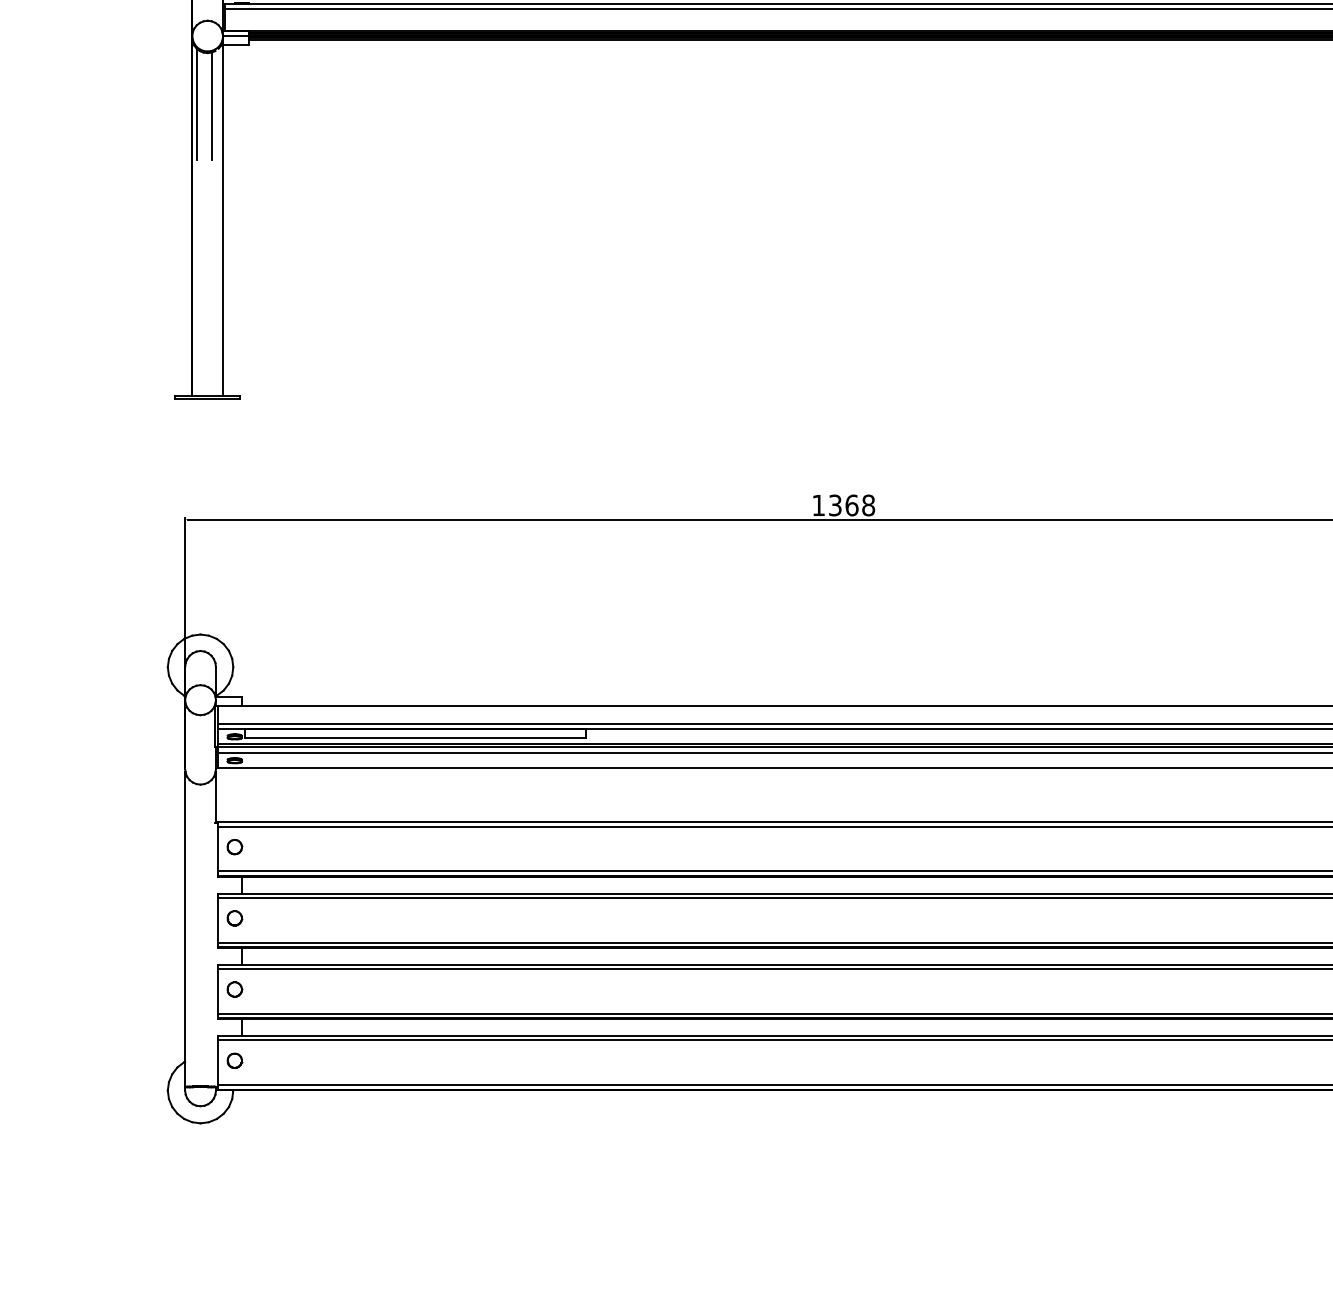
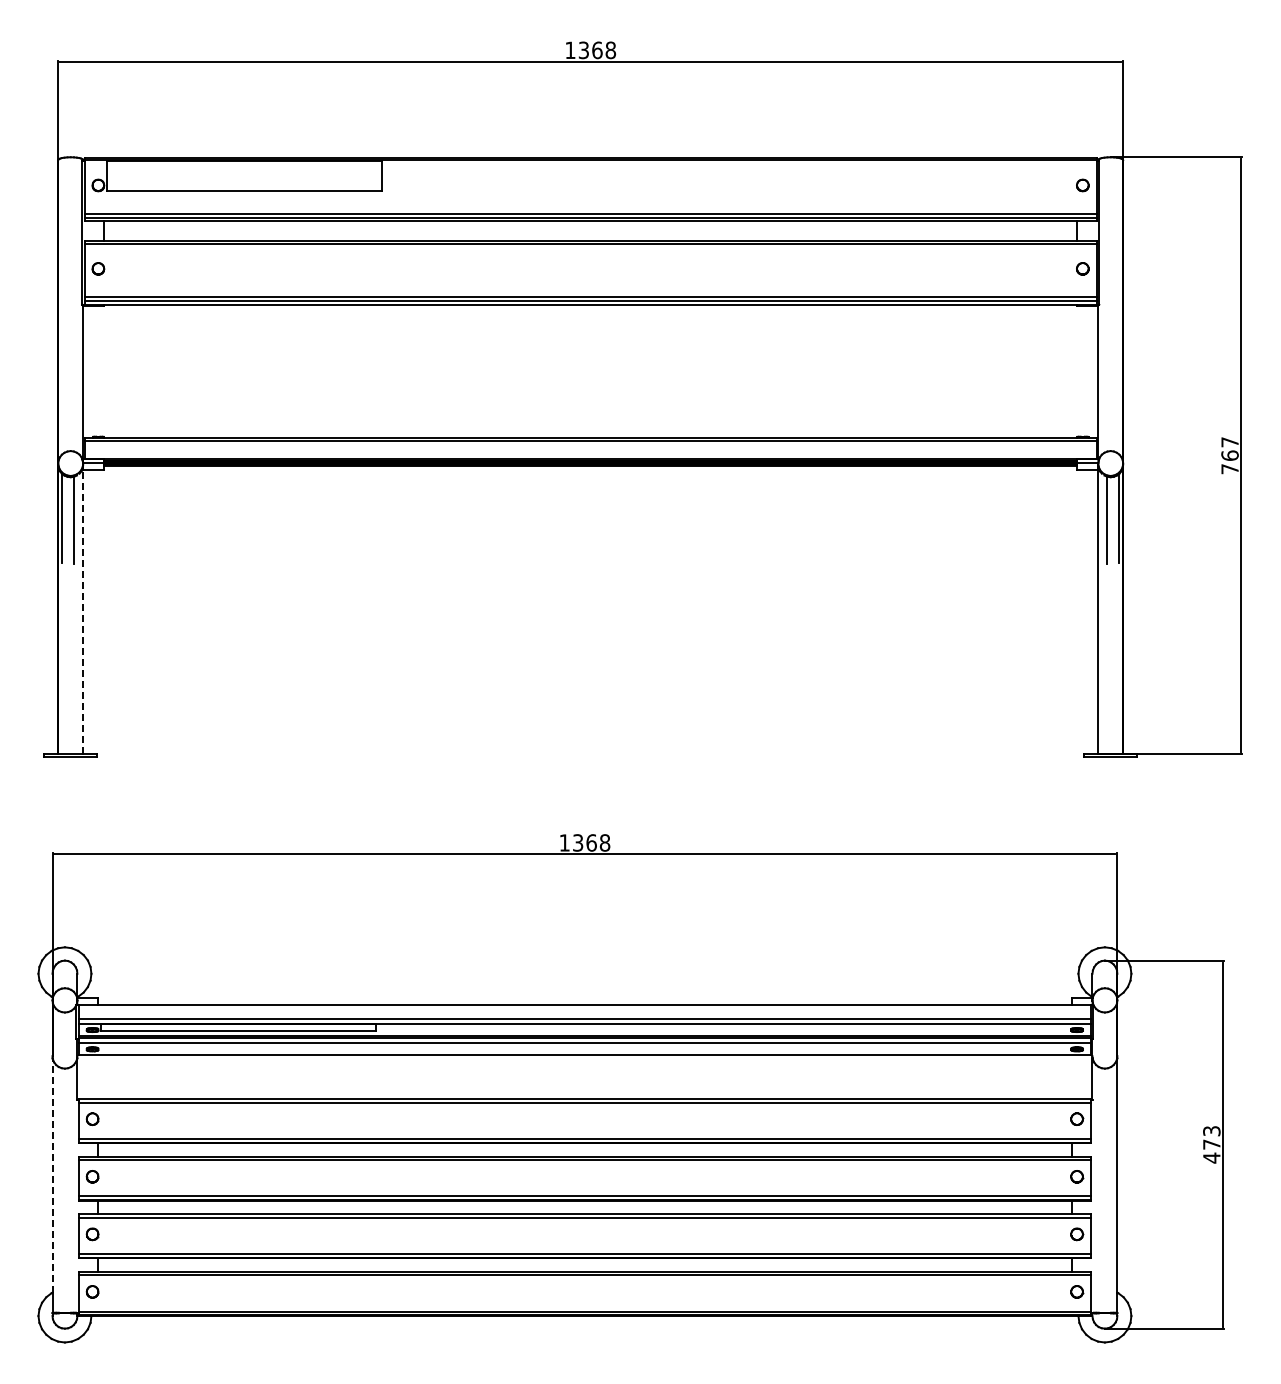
line: (223, 220) -> (83, 612), solid -> dashed
line: (185, 916) -> (52, 1175), solid -> dashed

